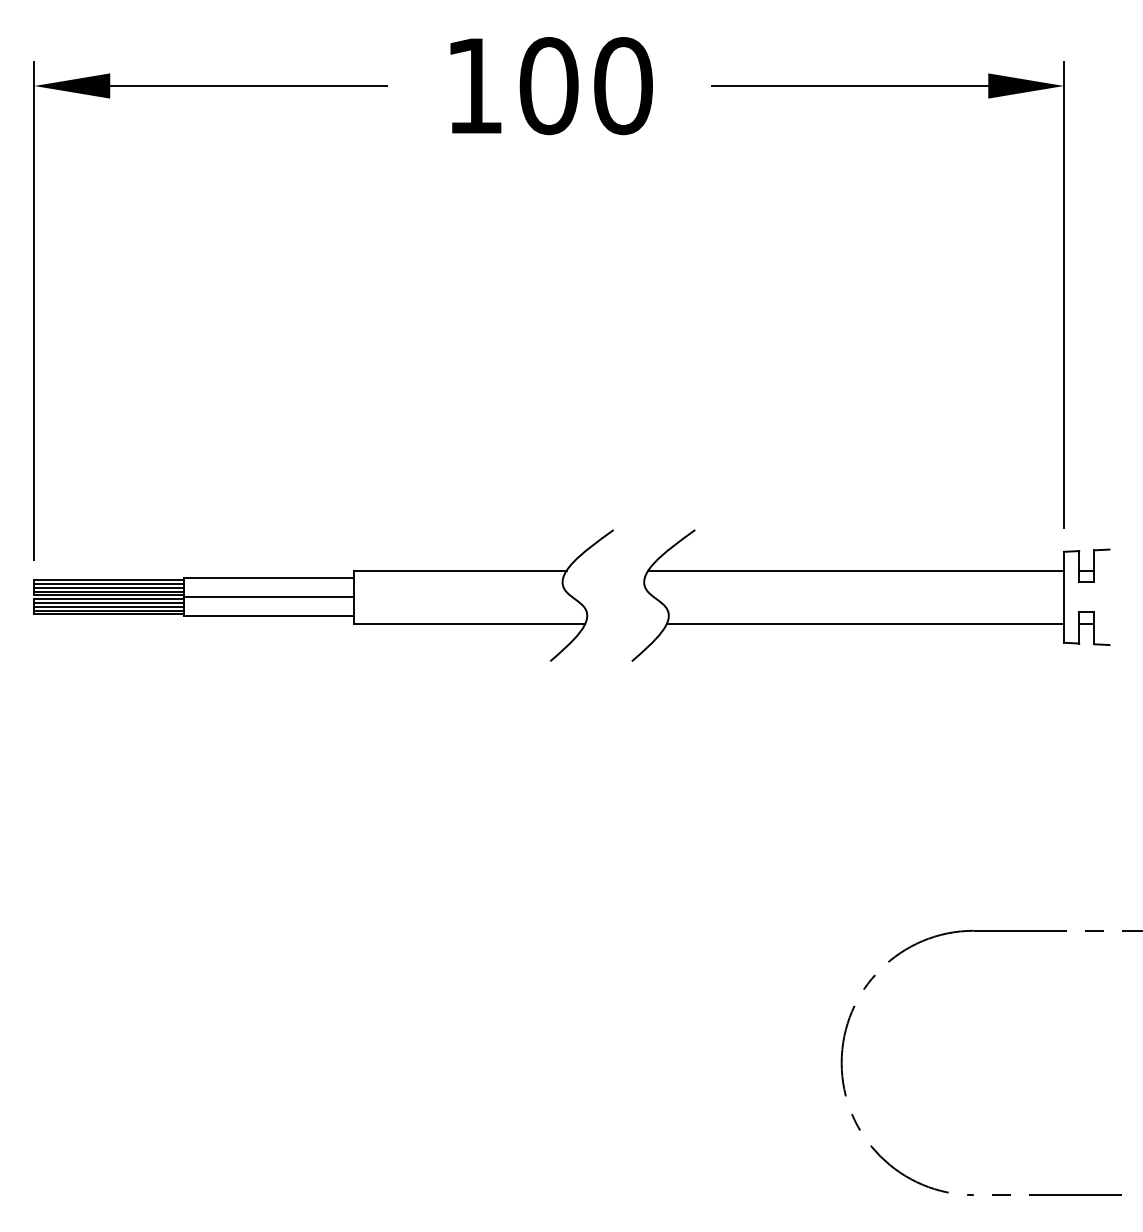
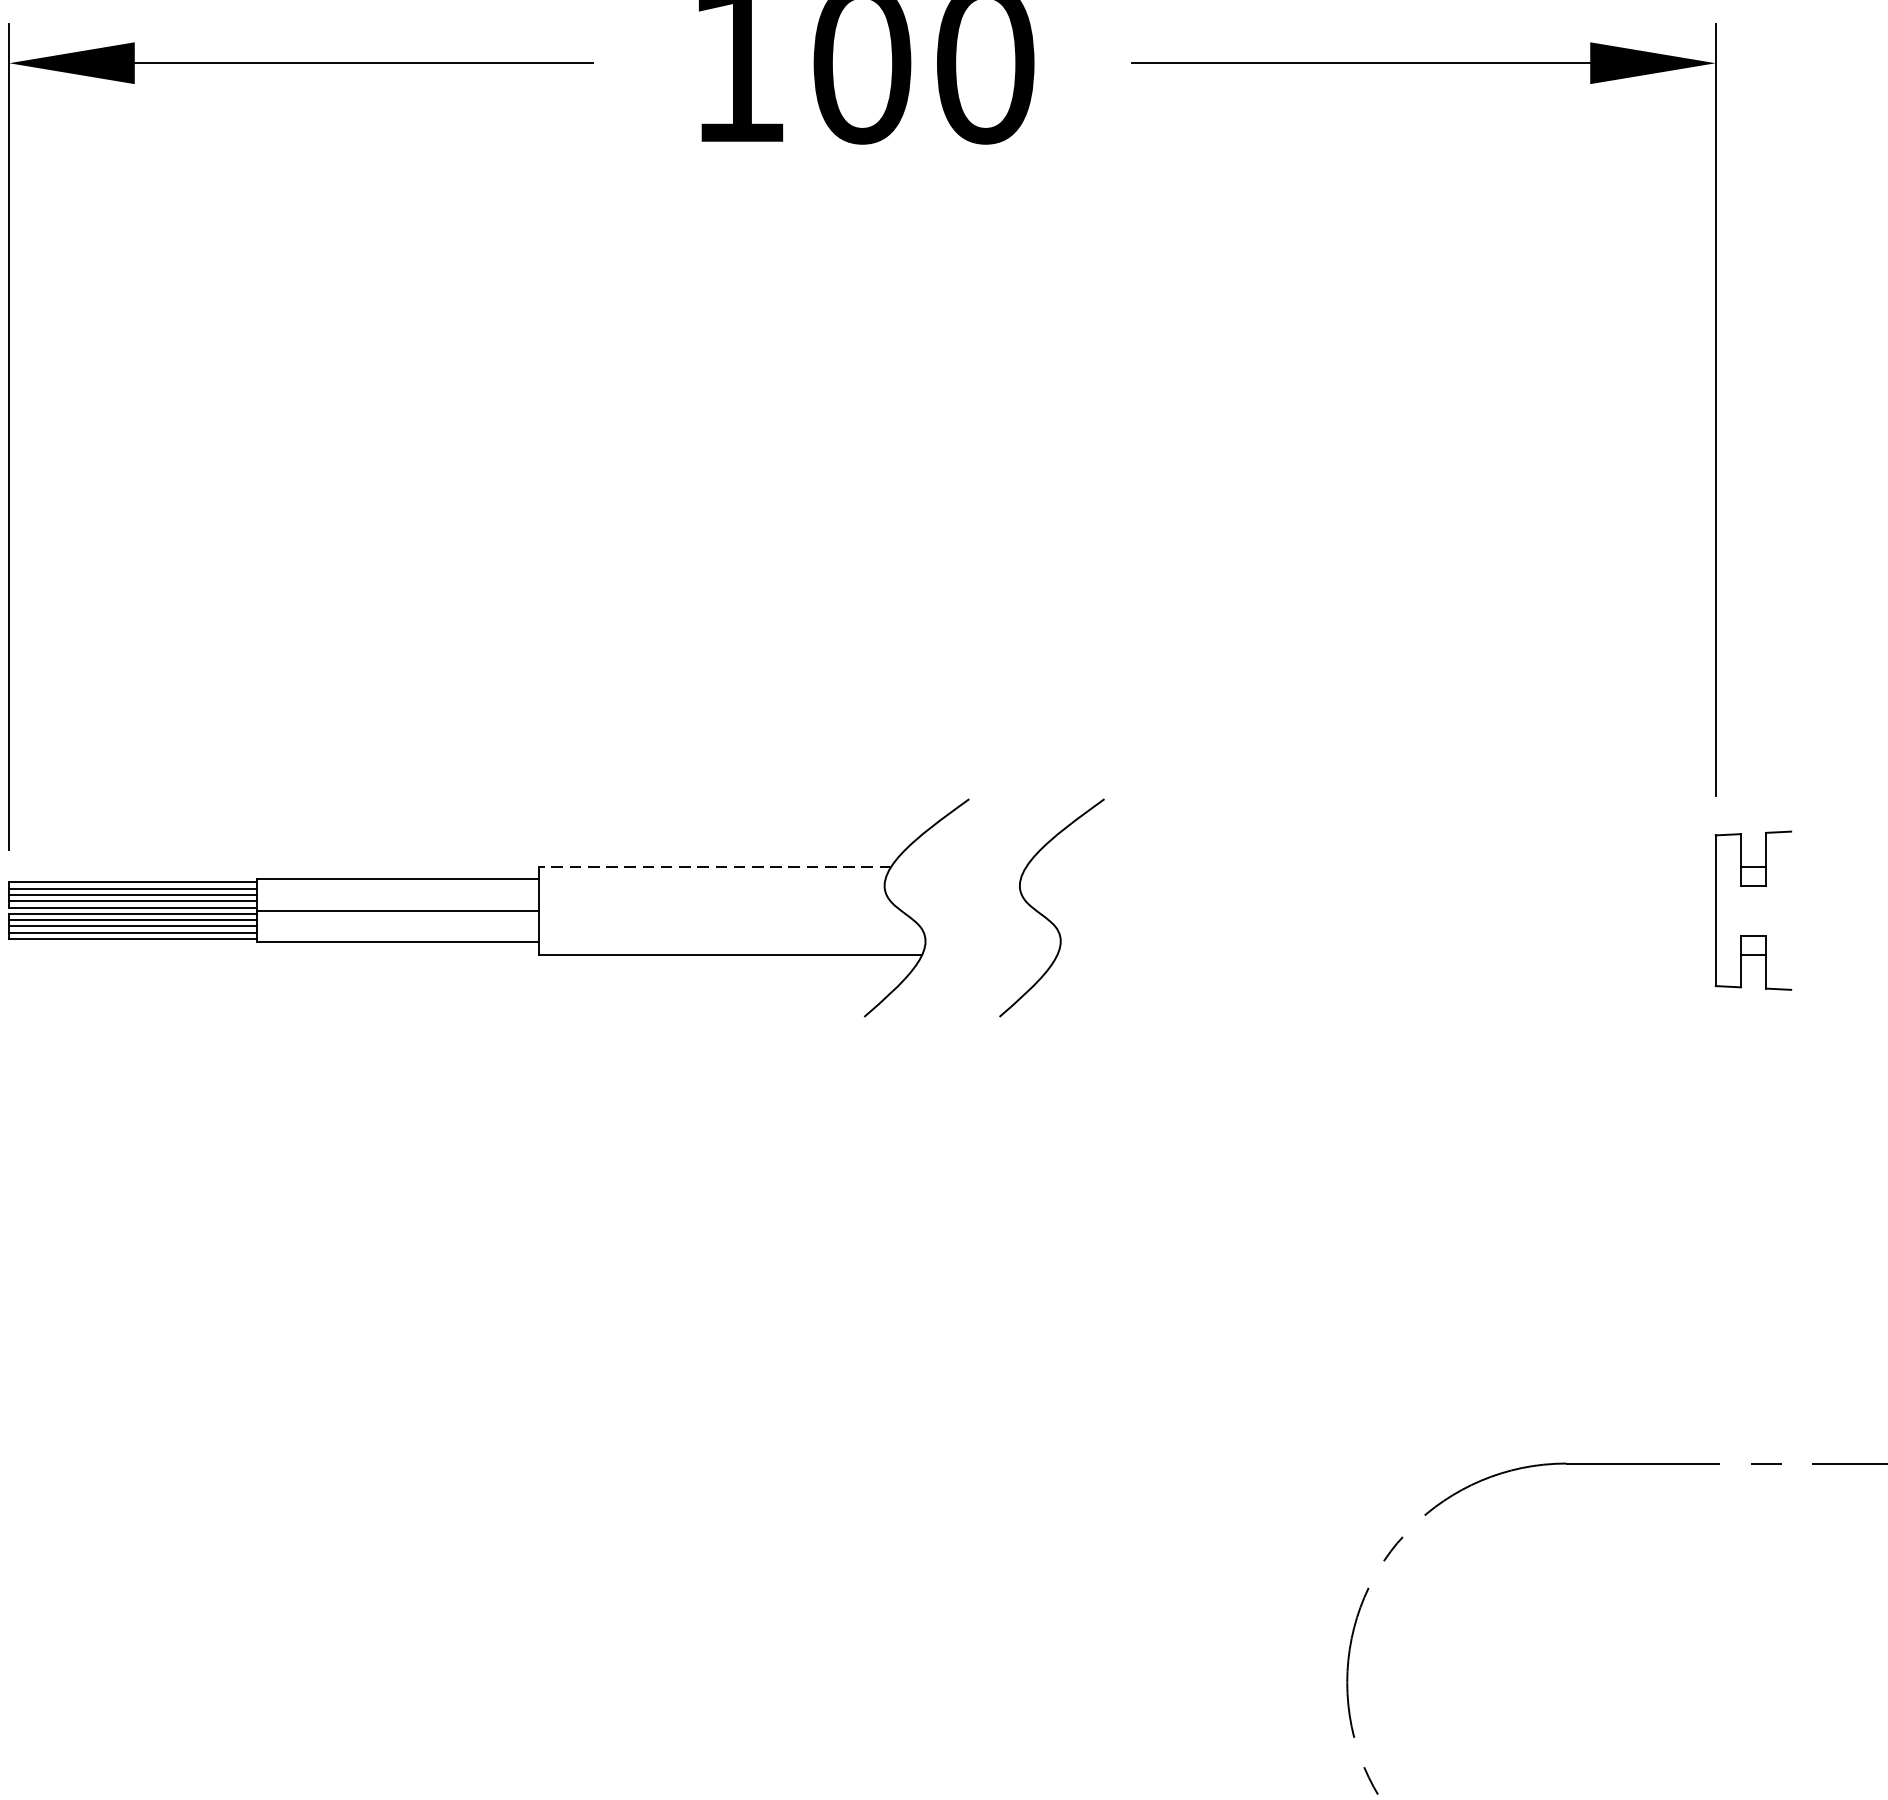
line: (459, 570) -> (713, 866), solid -> dashed
line: (856, 570) -> (1371, 866), removed
line: (865, 623) -> (1386, 954), removed

